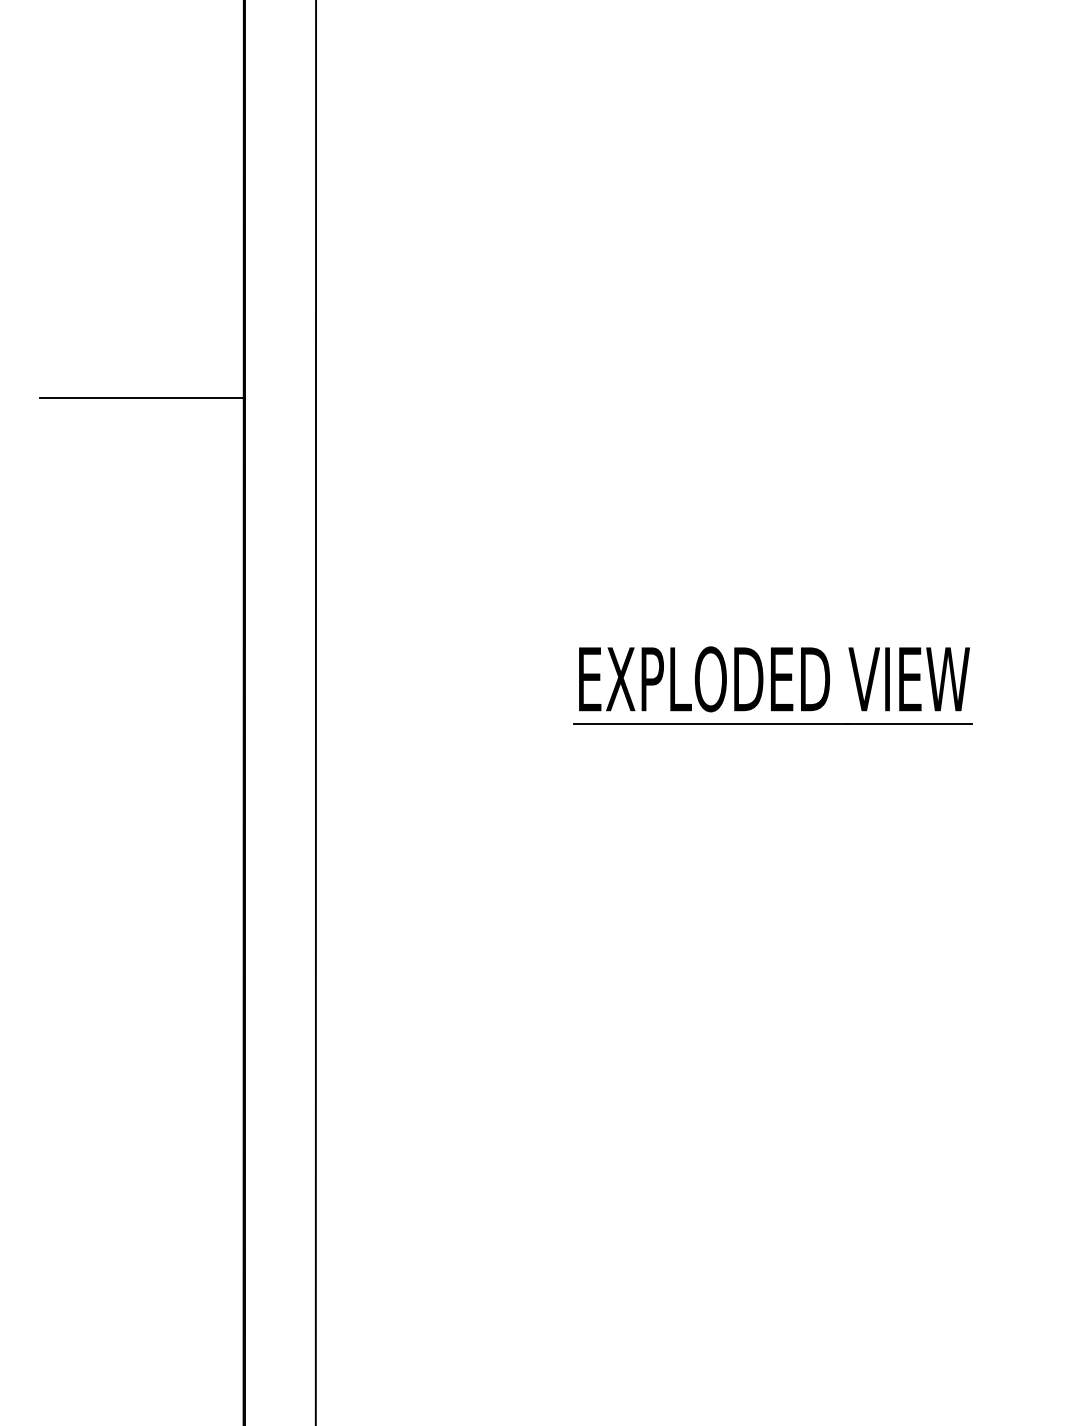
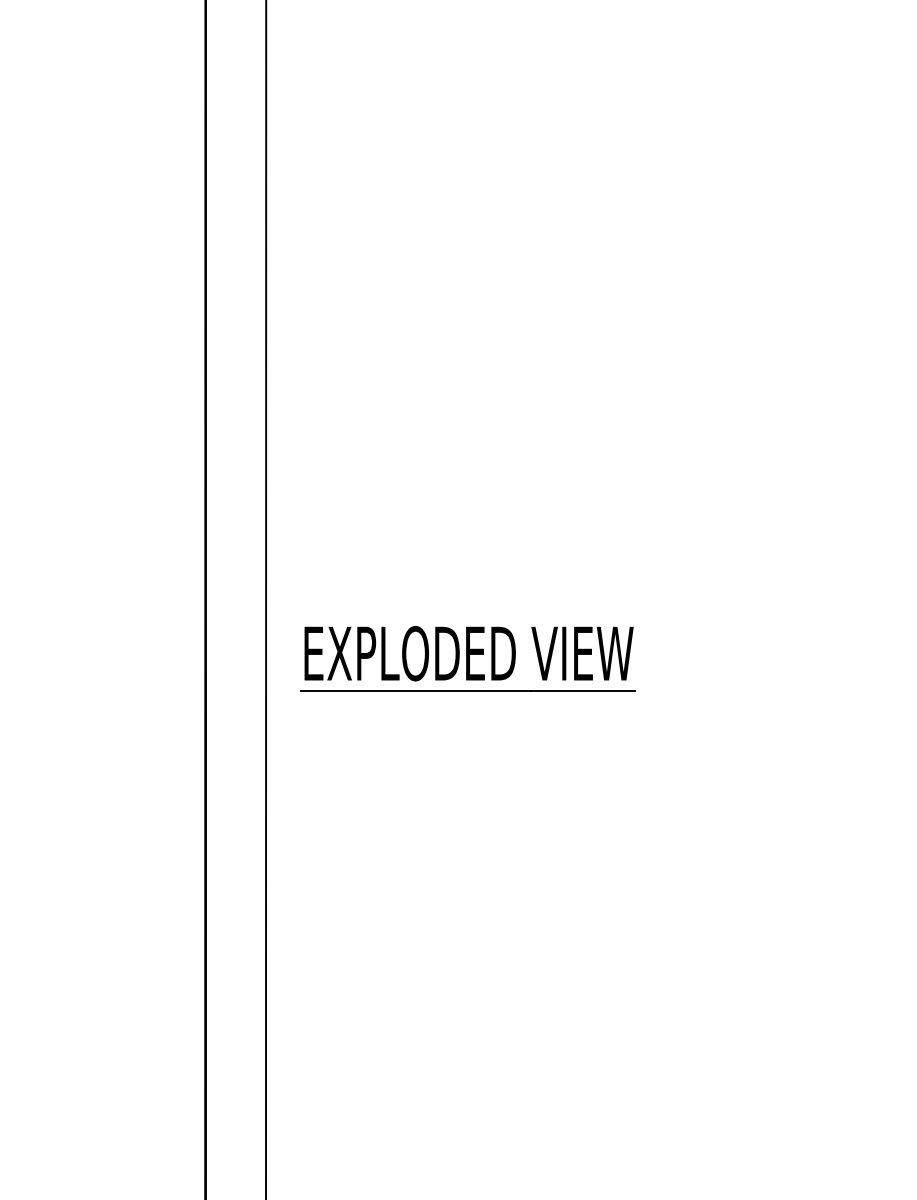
line: (141, 397) -> (119, 334), removed
part: (772, 685) -> (467, 658), moved

